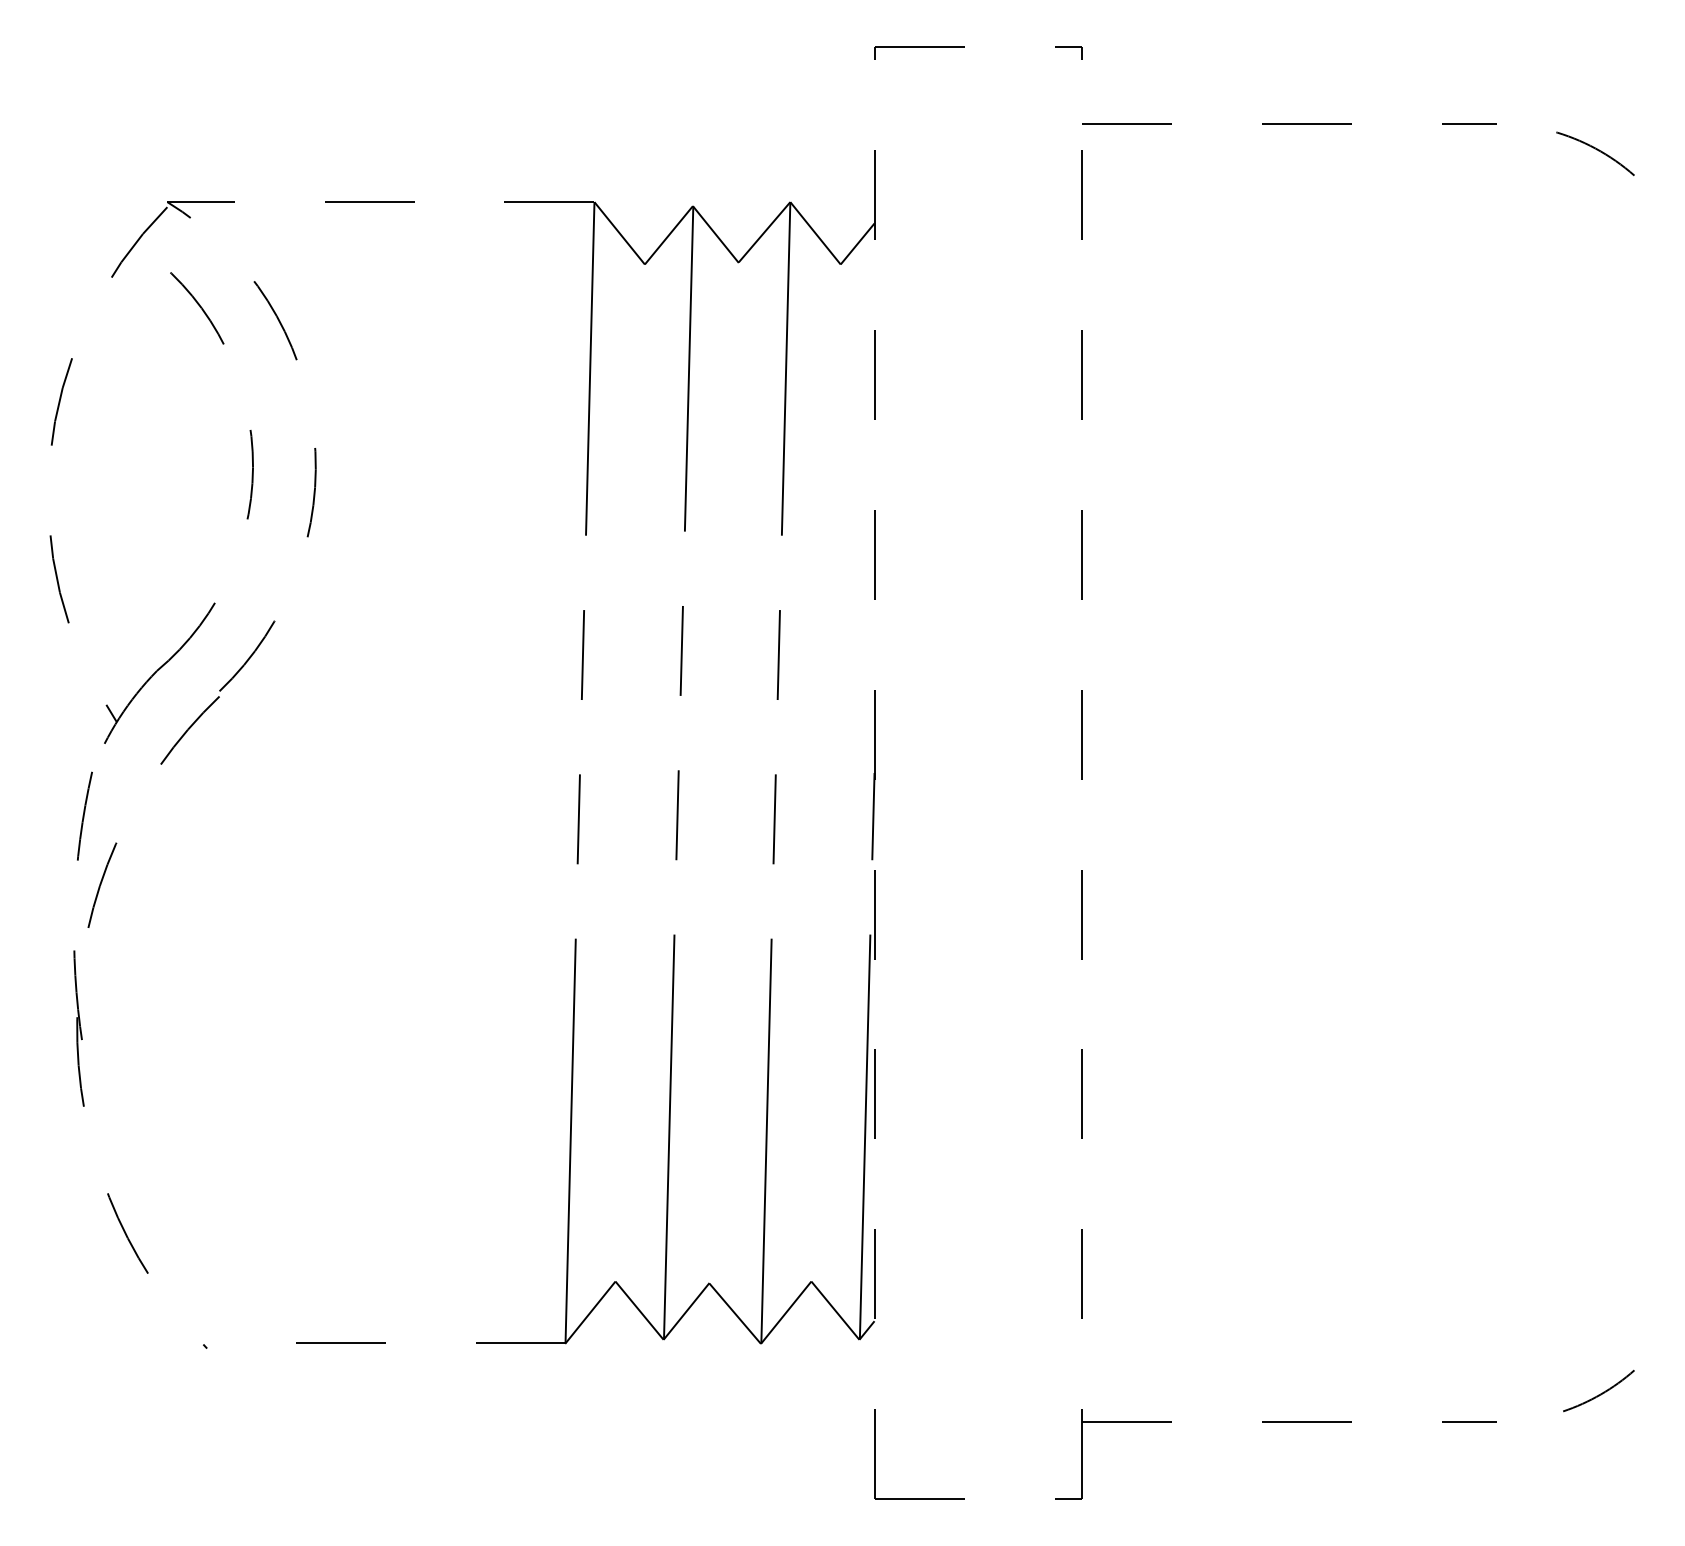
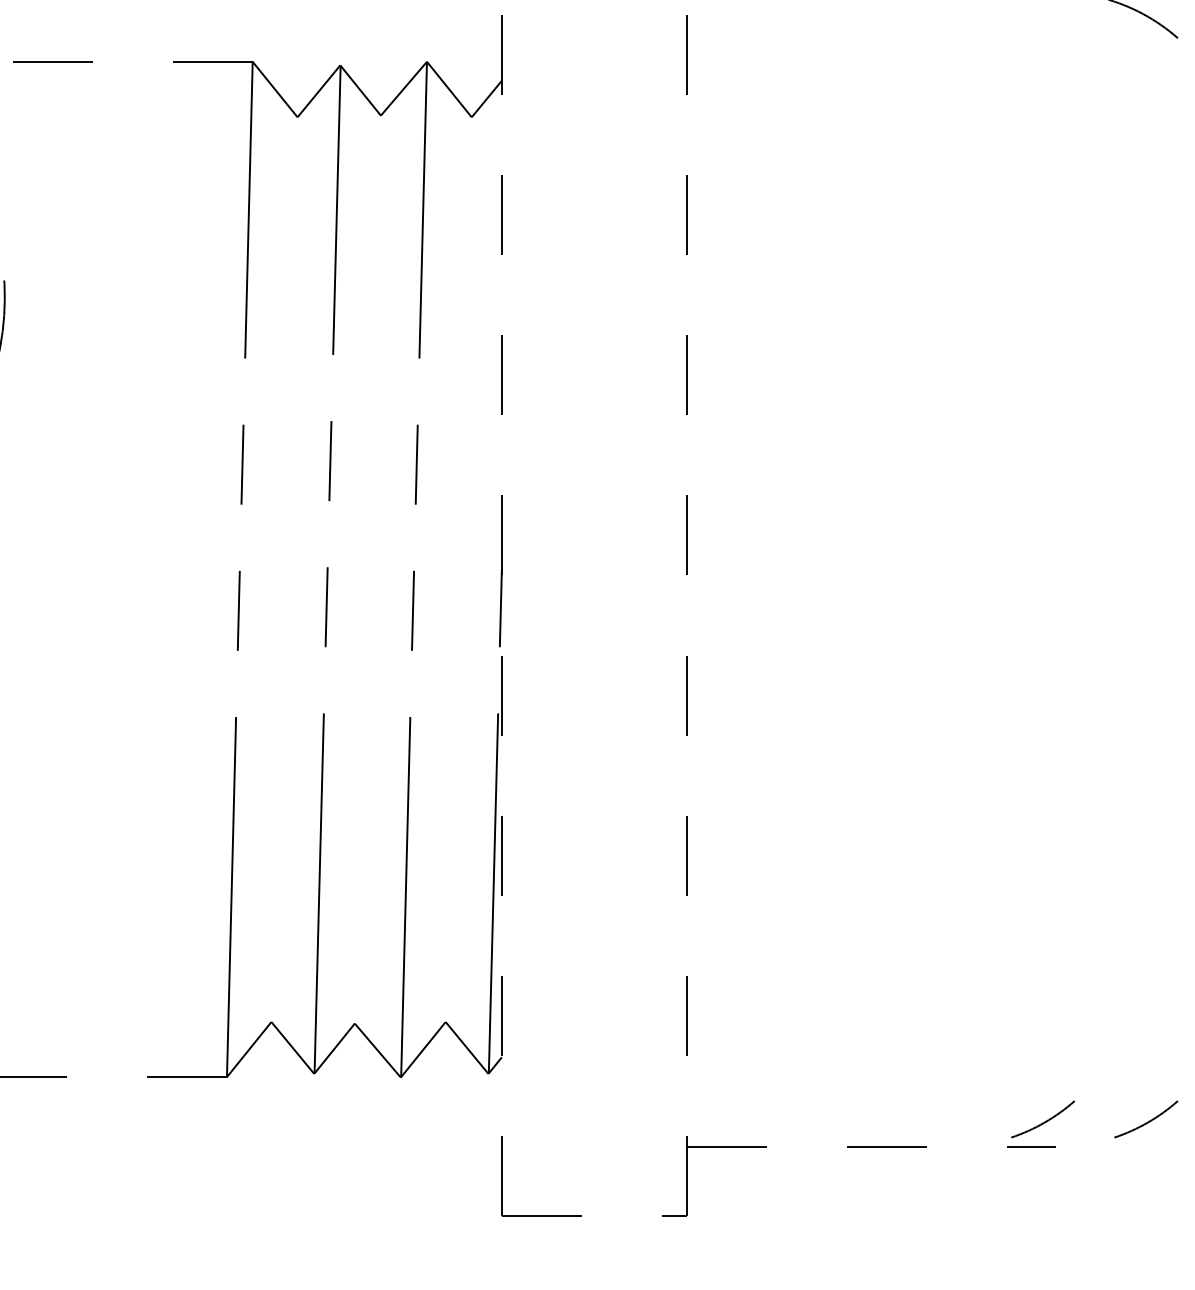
arc: (1484, 1393) -> (1044, 1121), added

